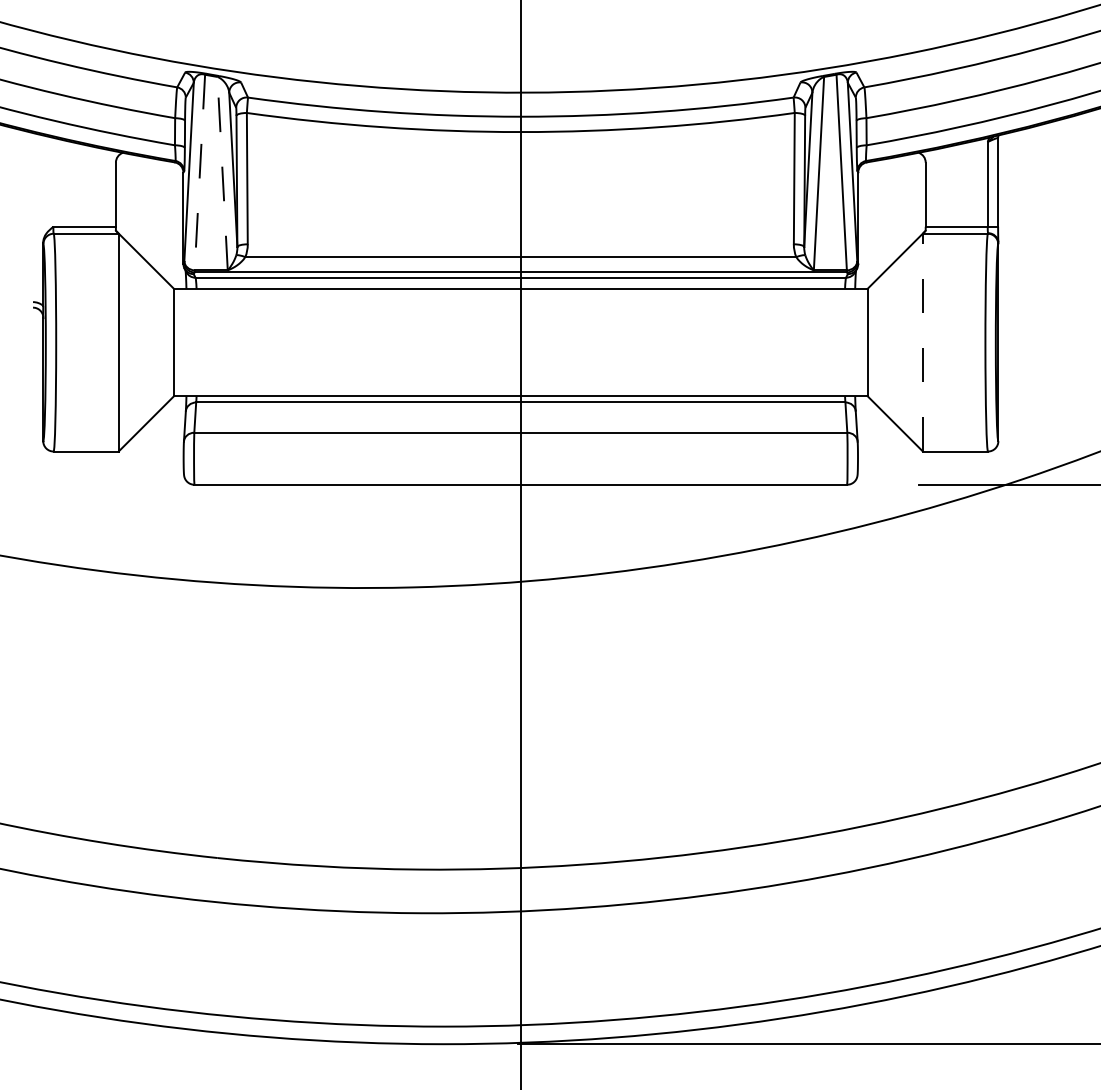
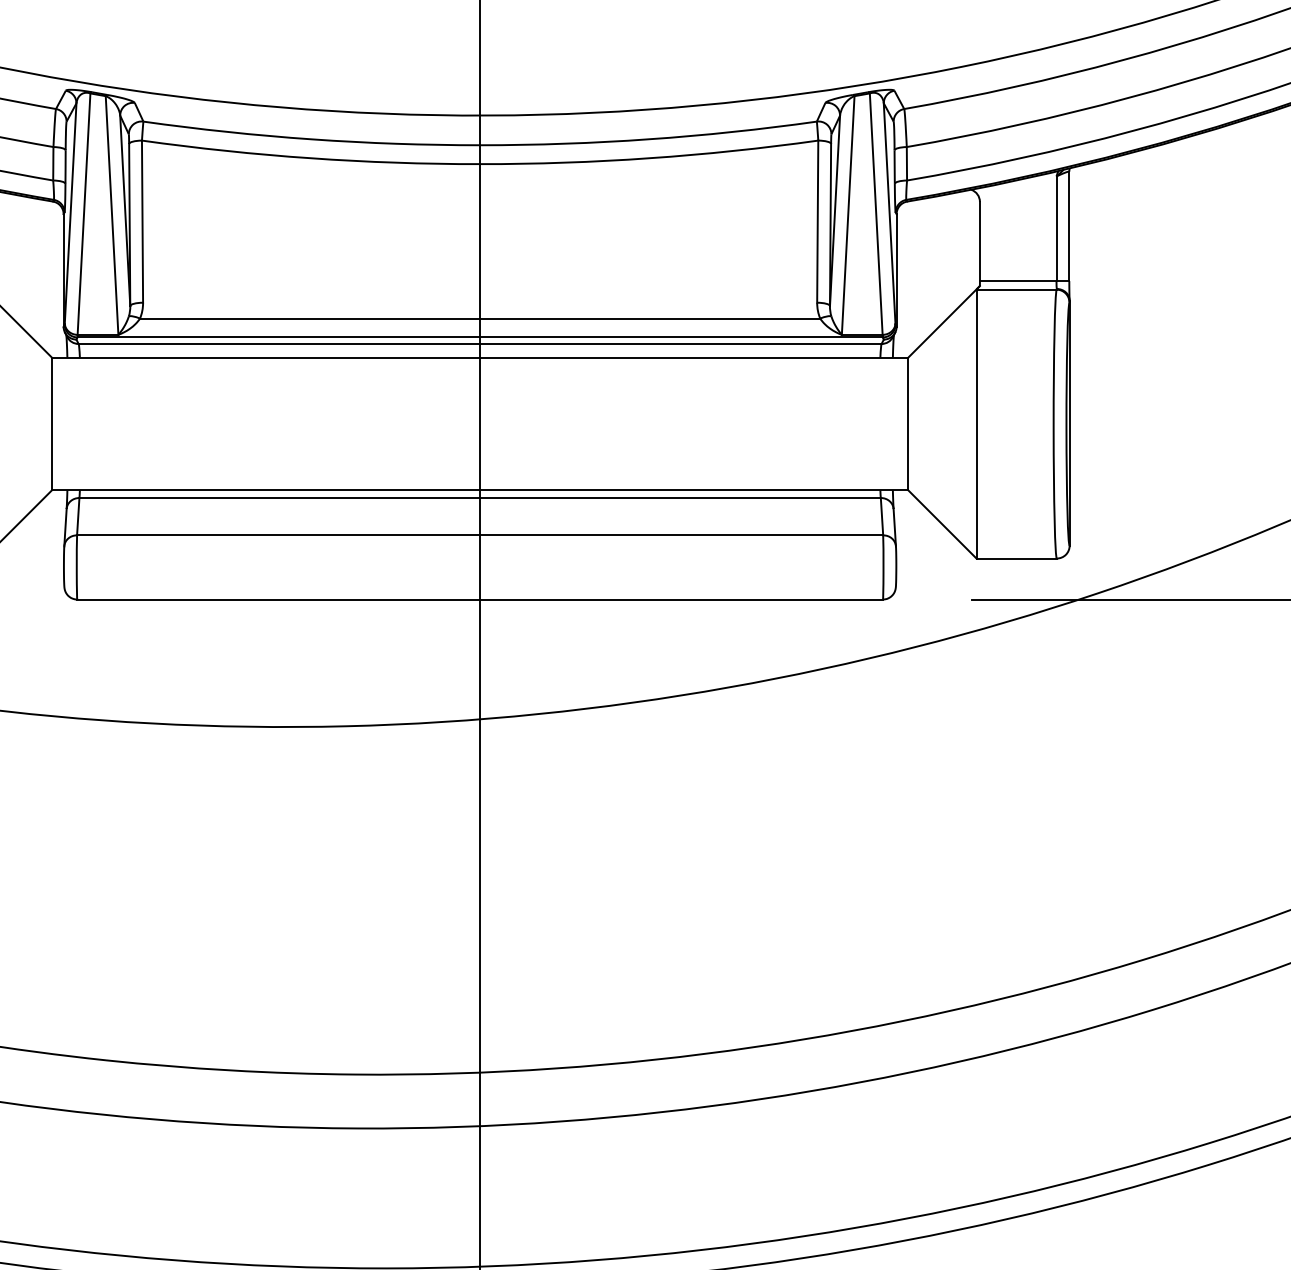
line: (199, 172) -> (83, 214), dashed -> solid
line: (222, 173) -> (111, 215), dashed -> solid
line: (922, 342) -> (975, 423), dashed -> solid

